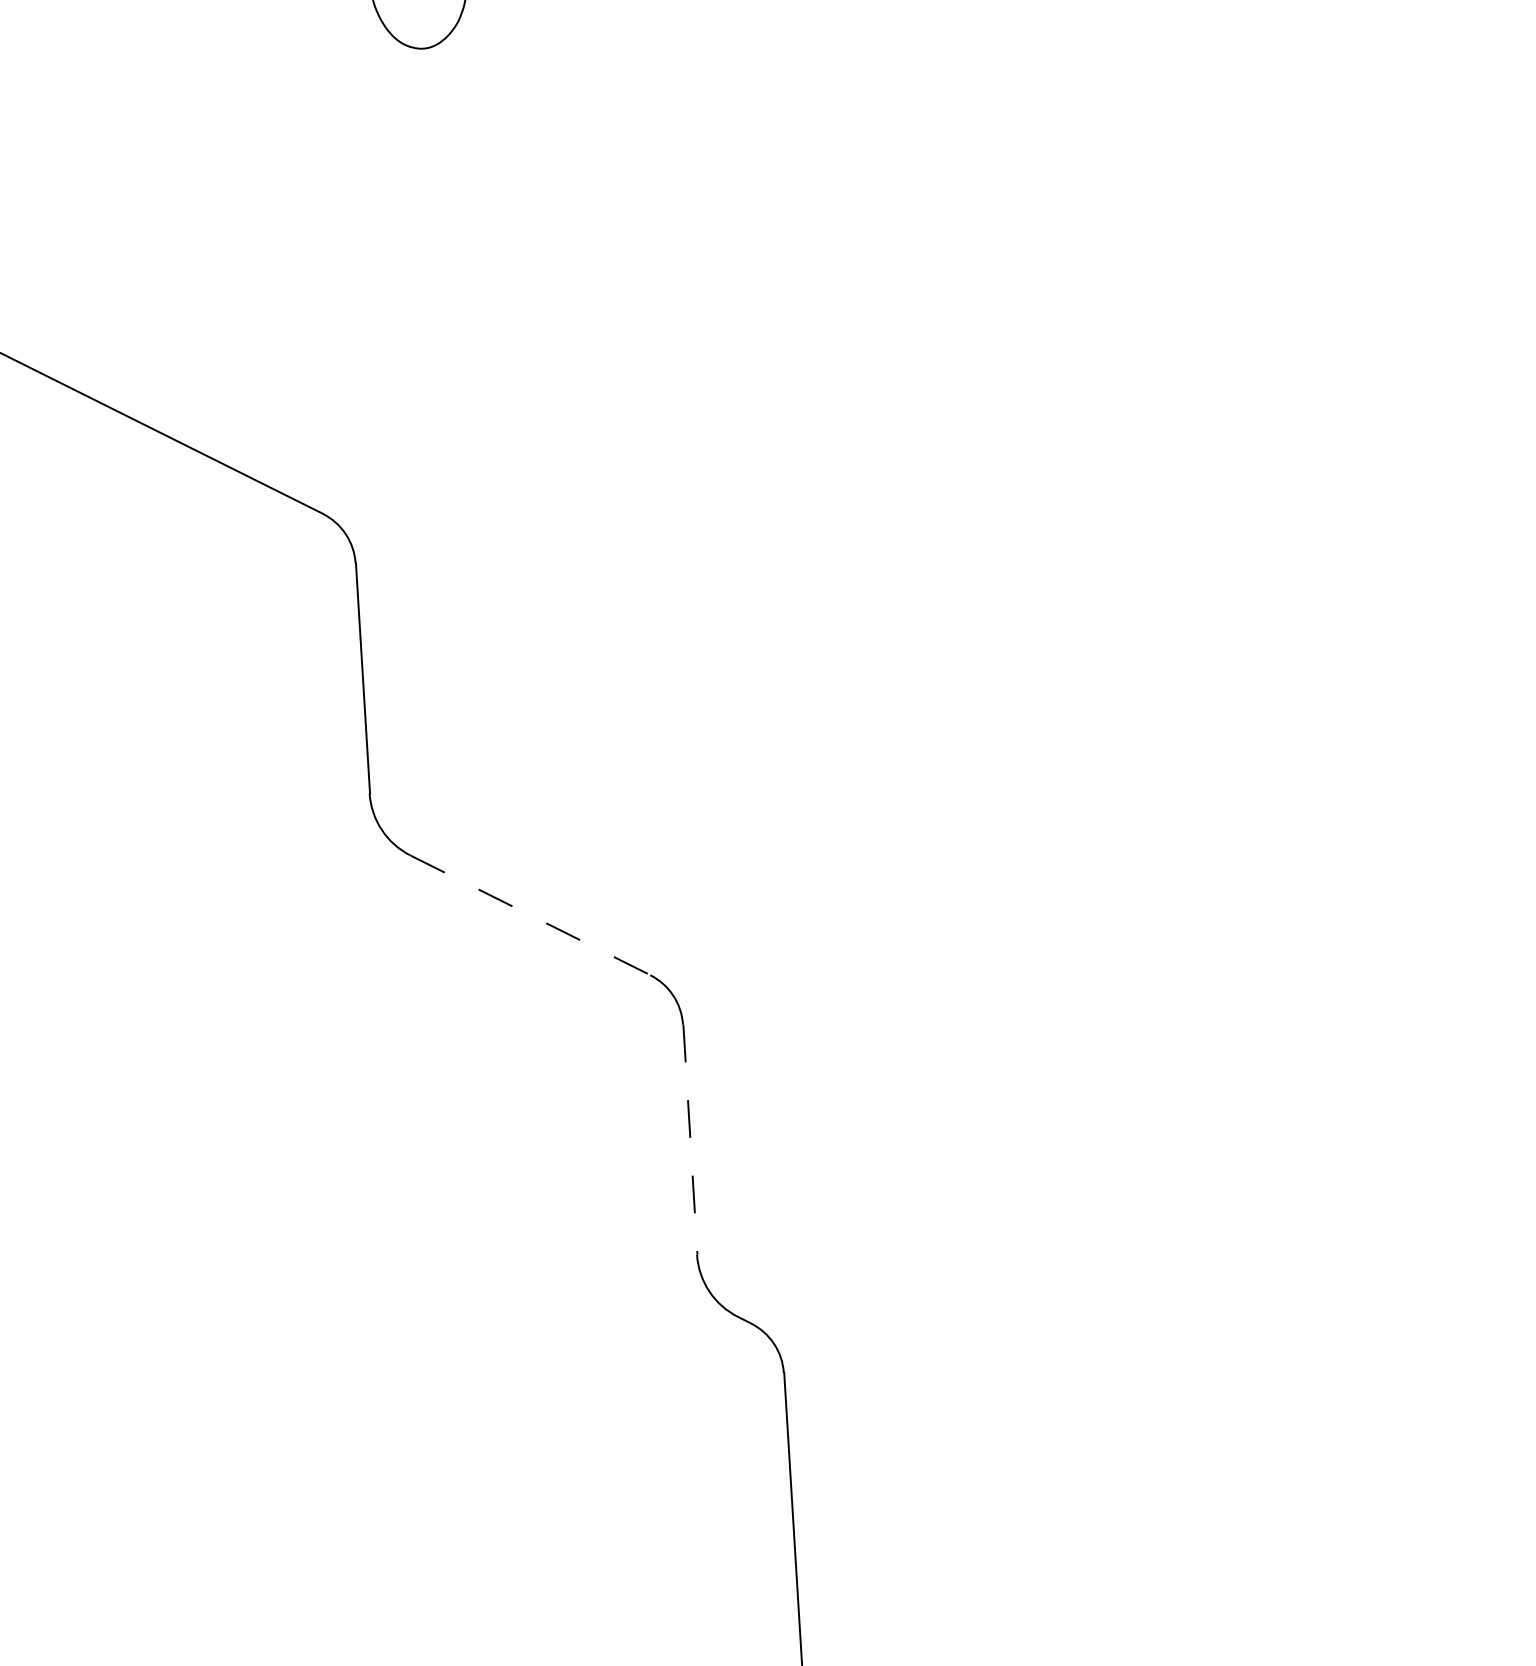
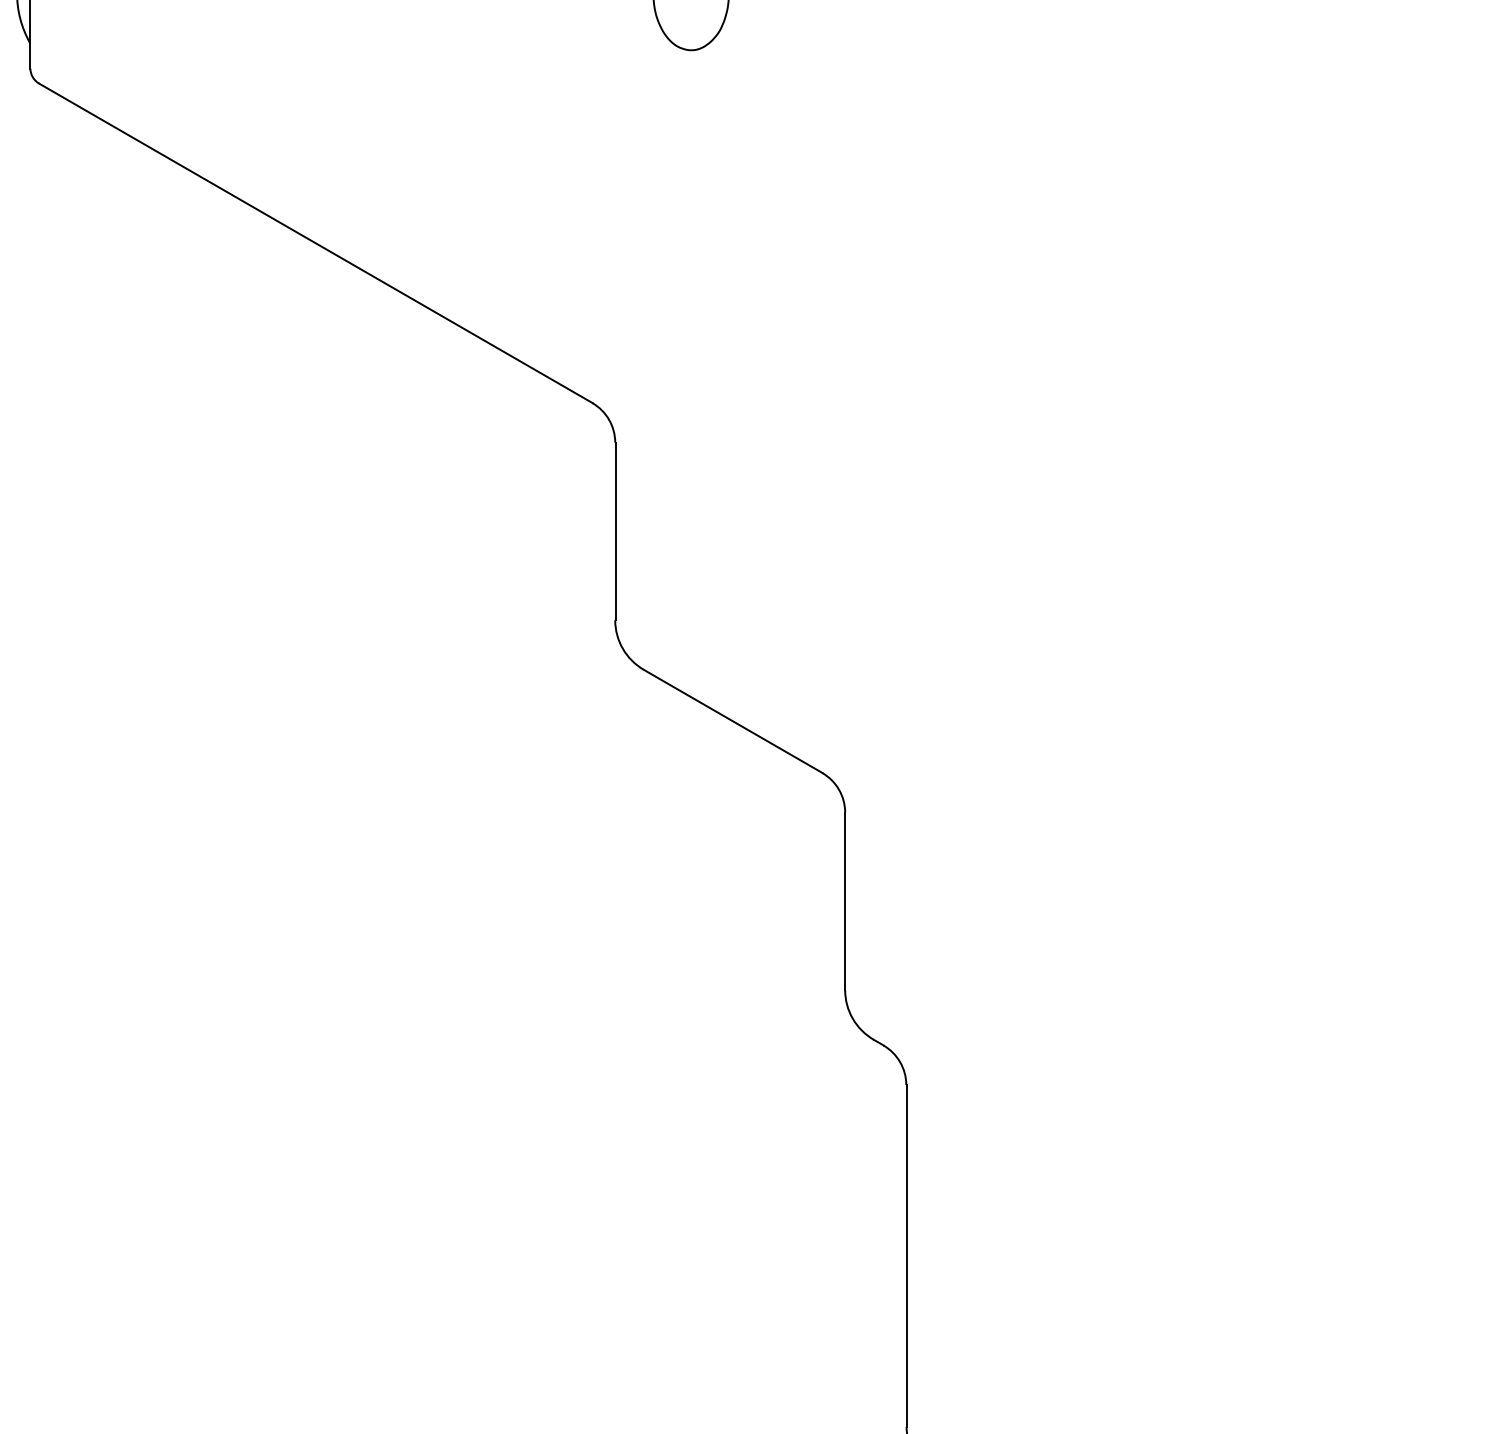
line: (531, 915) -> (733, 721), dashed -> solid
line: (690, 1139) -> (845, 901), dashed -> solid

